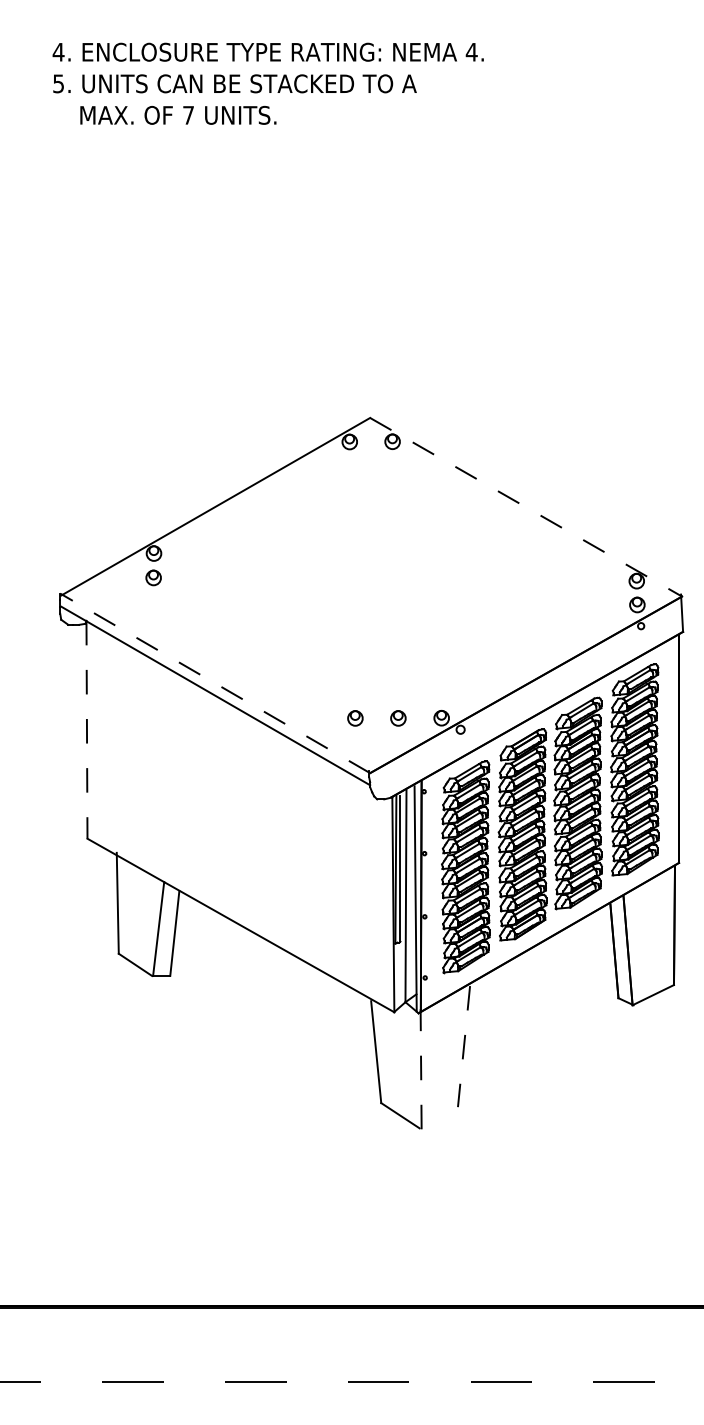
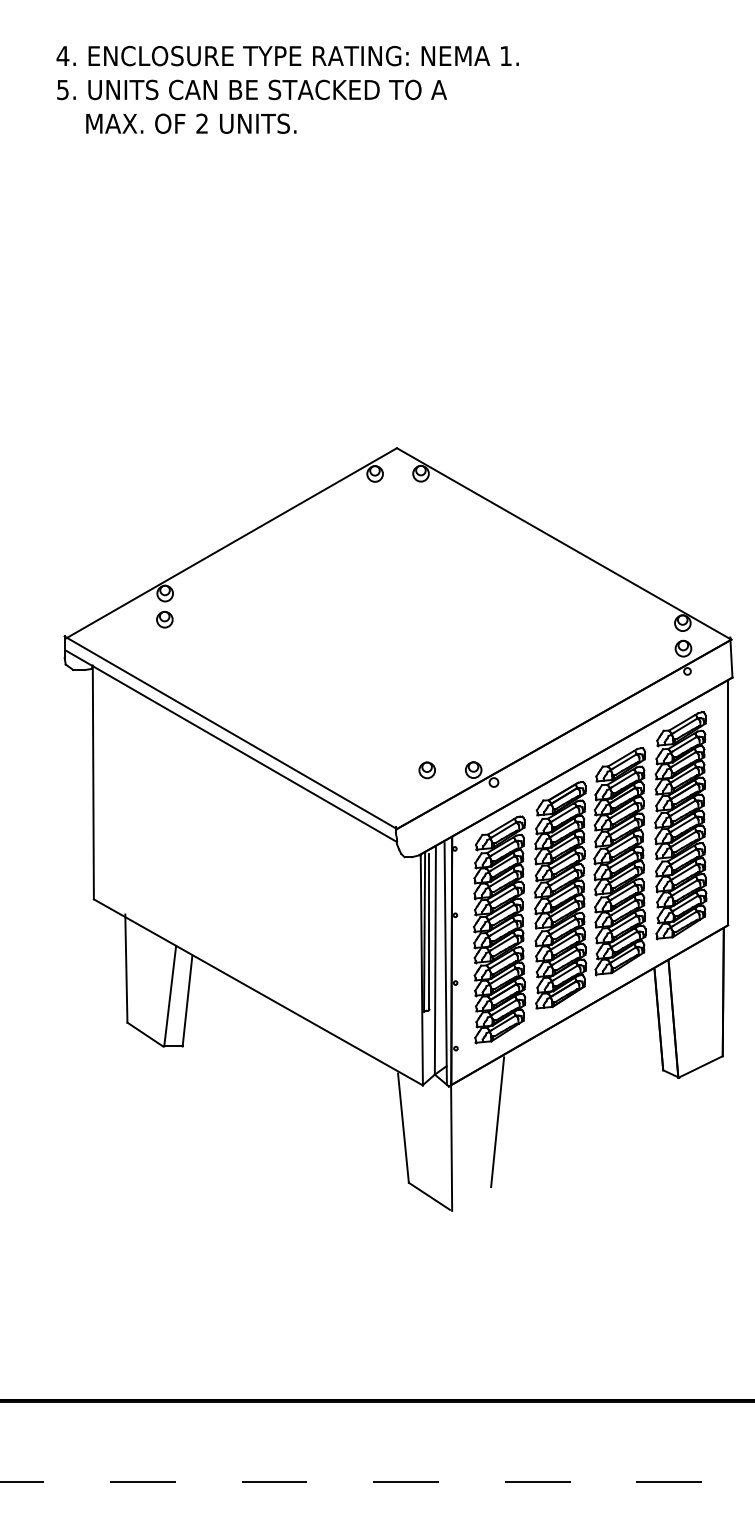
text: (471, 52) -> (505, 56), 4. -> 1.
text: (188, 114) -> (202, 122), 7 -> 2
line: (526, 507) -> (564, 544), dashed -> solid
line: (214, 683) -> (230, 732), dashed -> solid
part: (355, 718) -> (381, 770), removed
line: (86, 729) -> (92, 782), dashed -> solid
line: (464, 1046) -> (498, 1122), dashed -> solid
line: (421, 1068) -> (452, 1145), dashed -> solid

